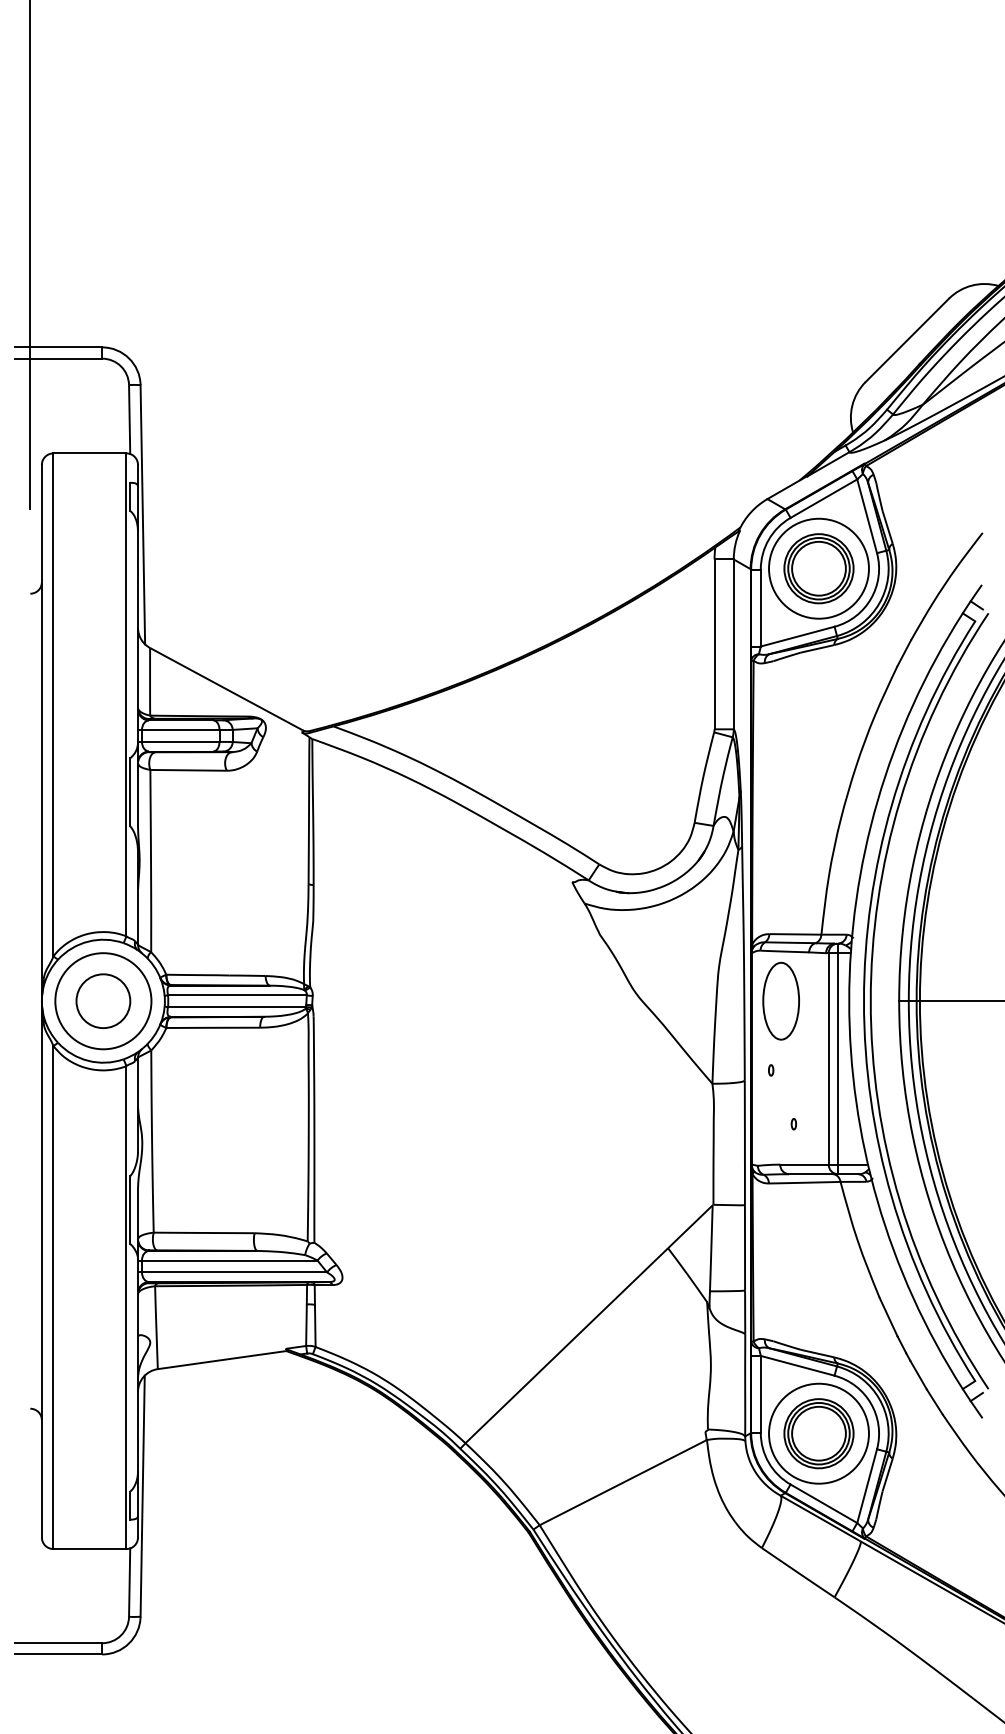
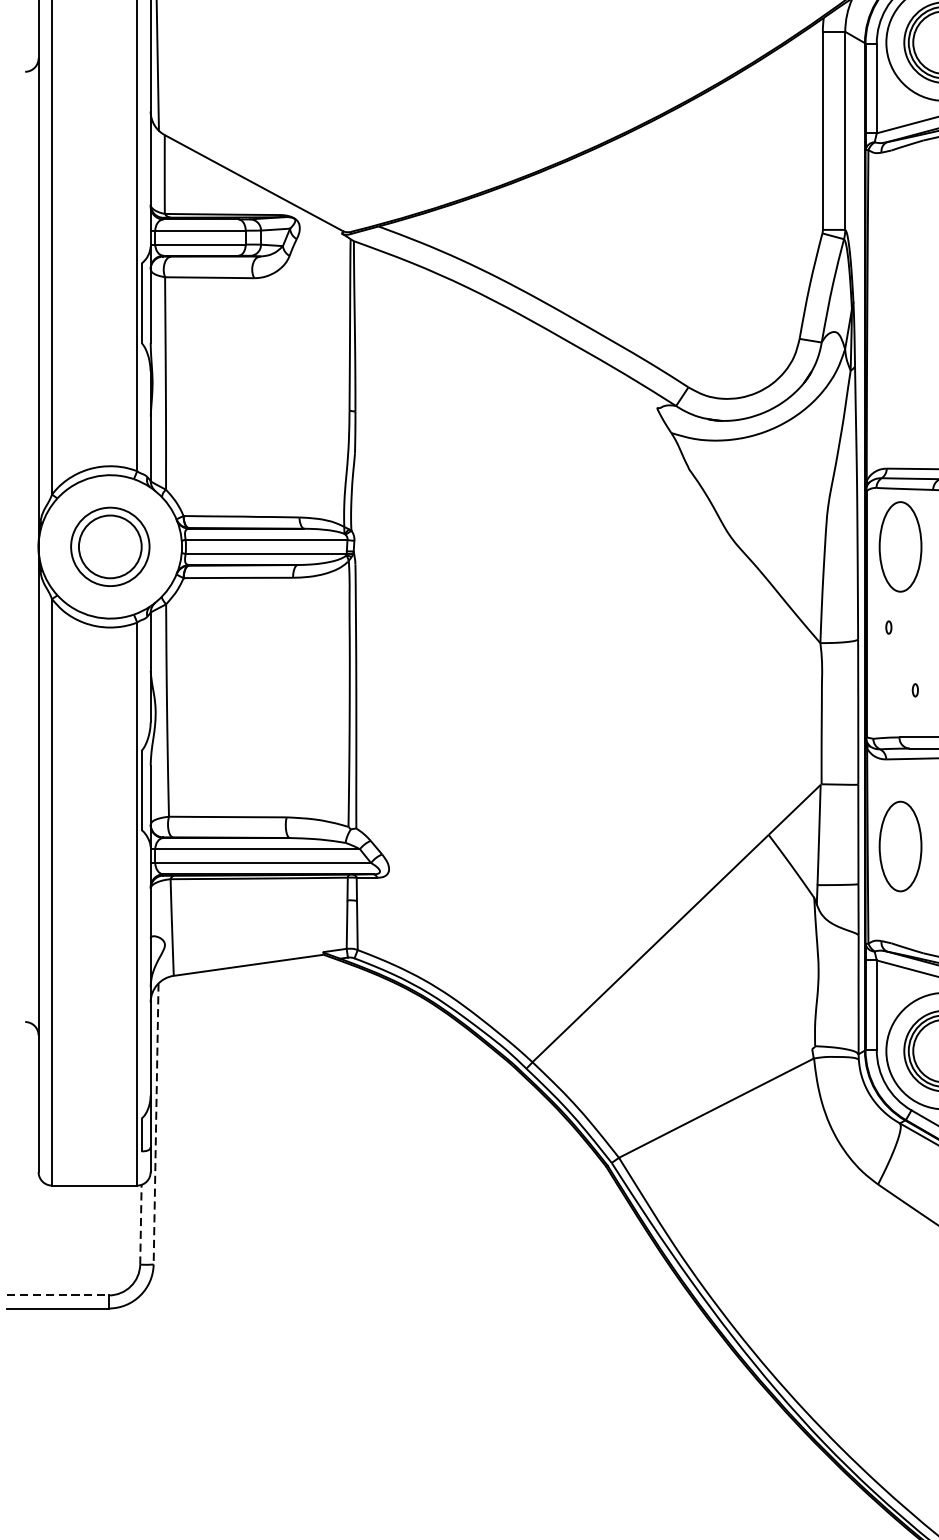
circle: (103, 1001) -> (110, 547), size x0.7
part: (780, 1257) -> (899, 845), added
line: (142, 1496) -> (155, 1124), solid -> dashed
line: (129, 1582) -> (140, 1224), solid -> dashed
line: (58, 1643) -> (57, 1295), solid -> dashed

